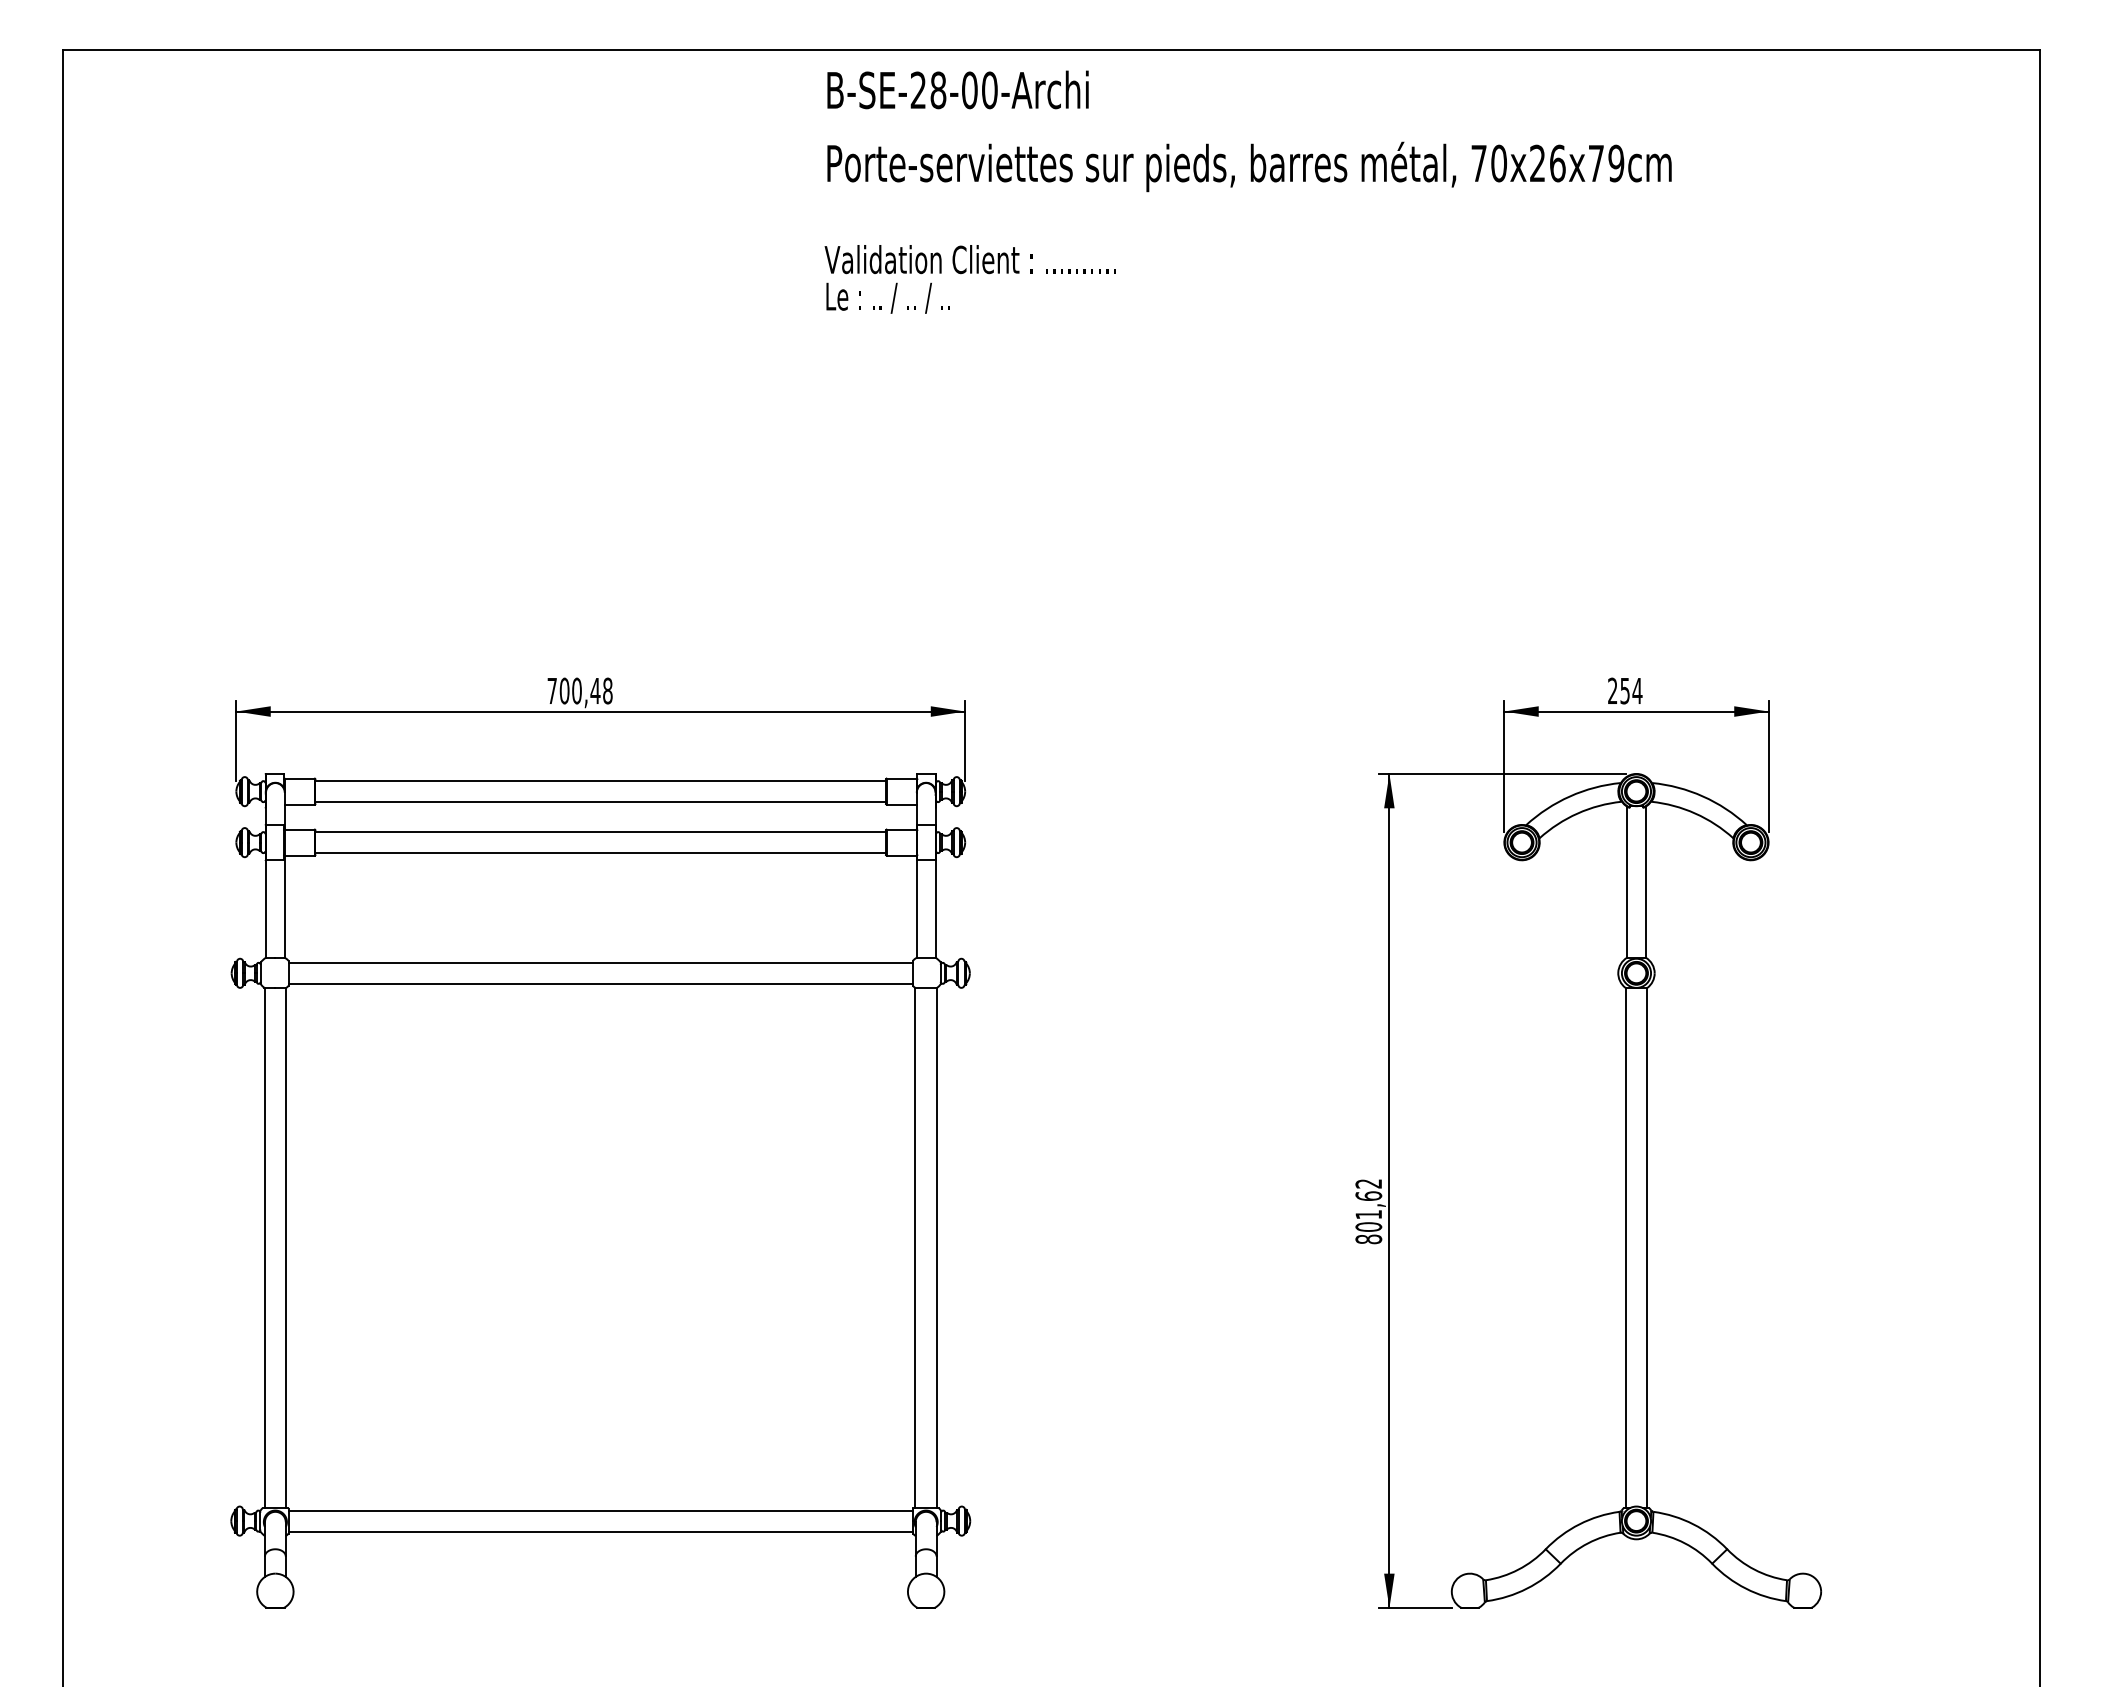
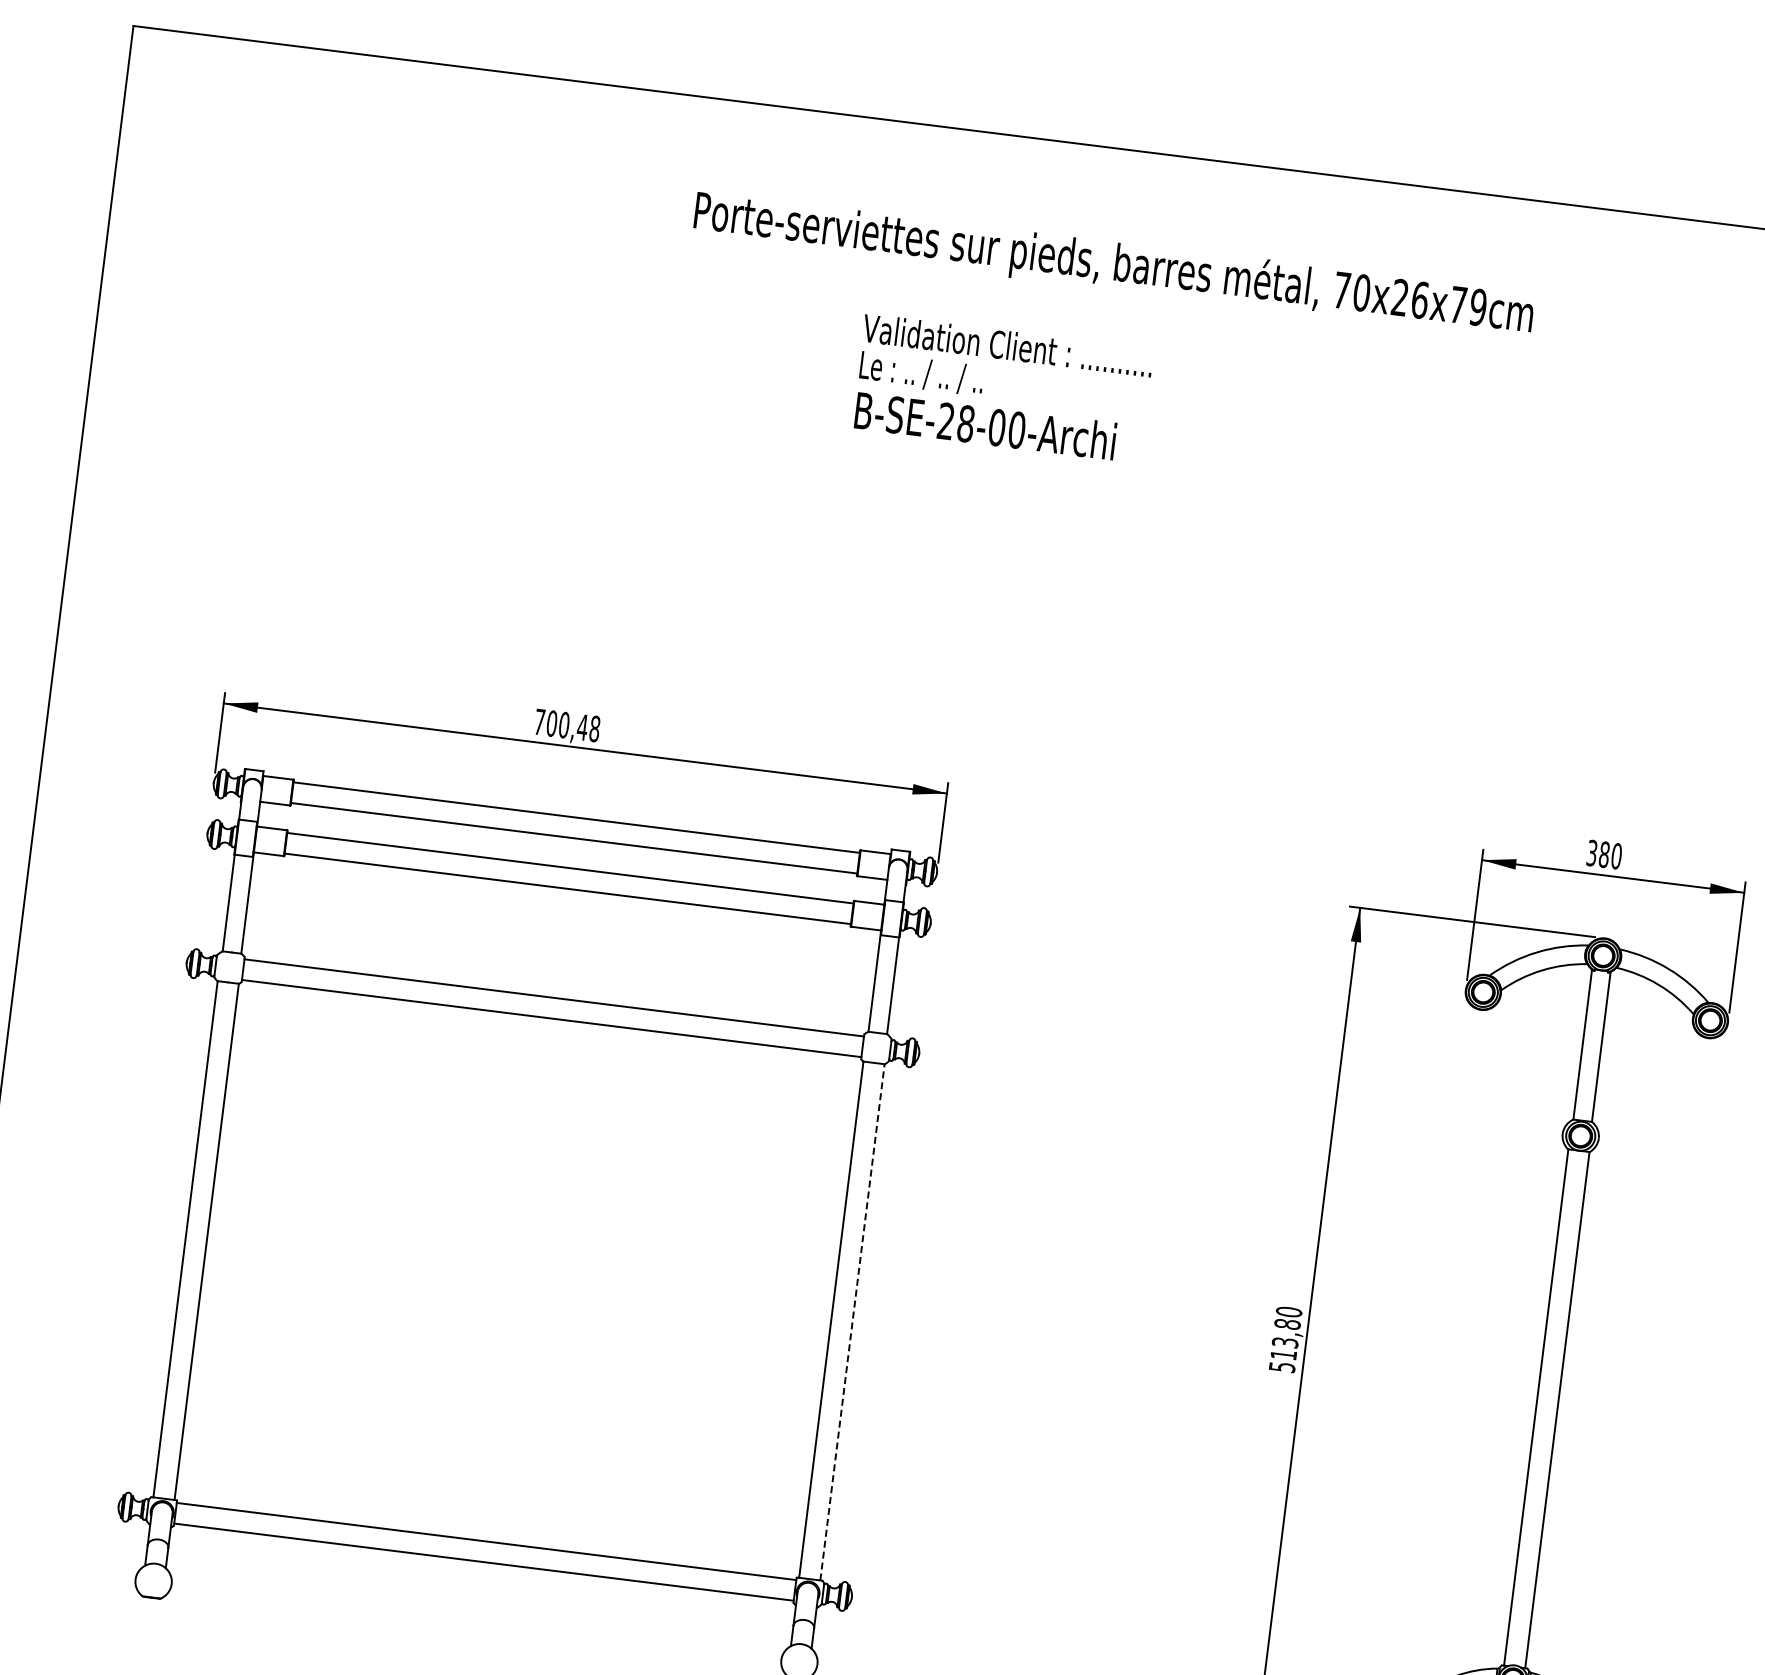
text: (957, 89) -> (985, 425), moved
text: (1249, 166) -> (1113, 265), moved
text: (1625, 690) -> (1604, 854), 254 -> 380
text: (1368, 1211) -> (1285, 1339), 801,62 -> 513,80
line: (936, 1247) -> (852, 1321), solid -> dashed

